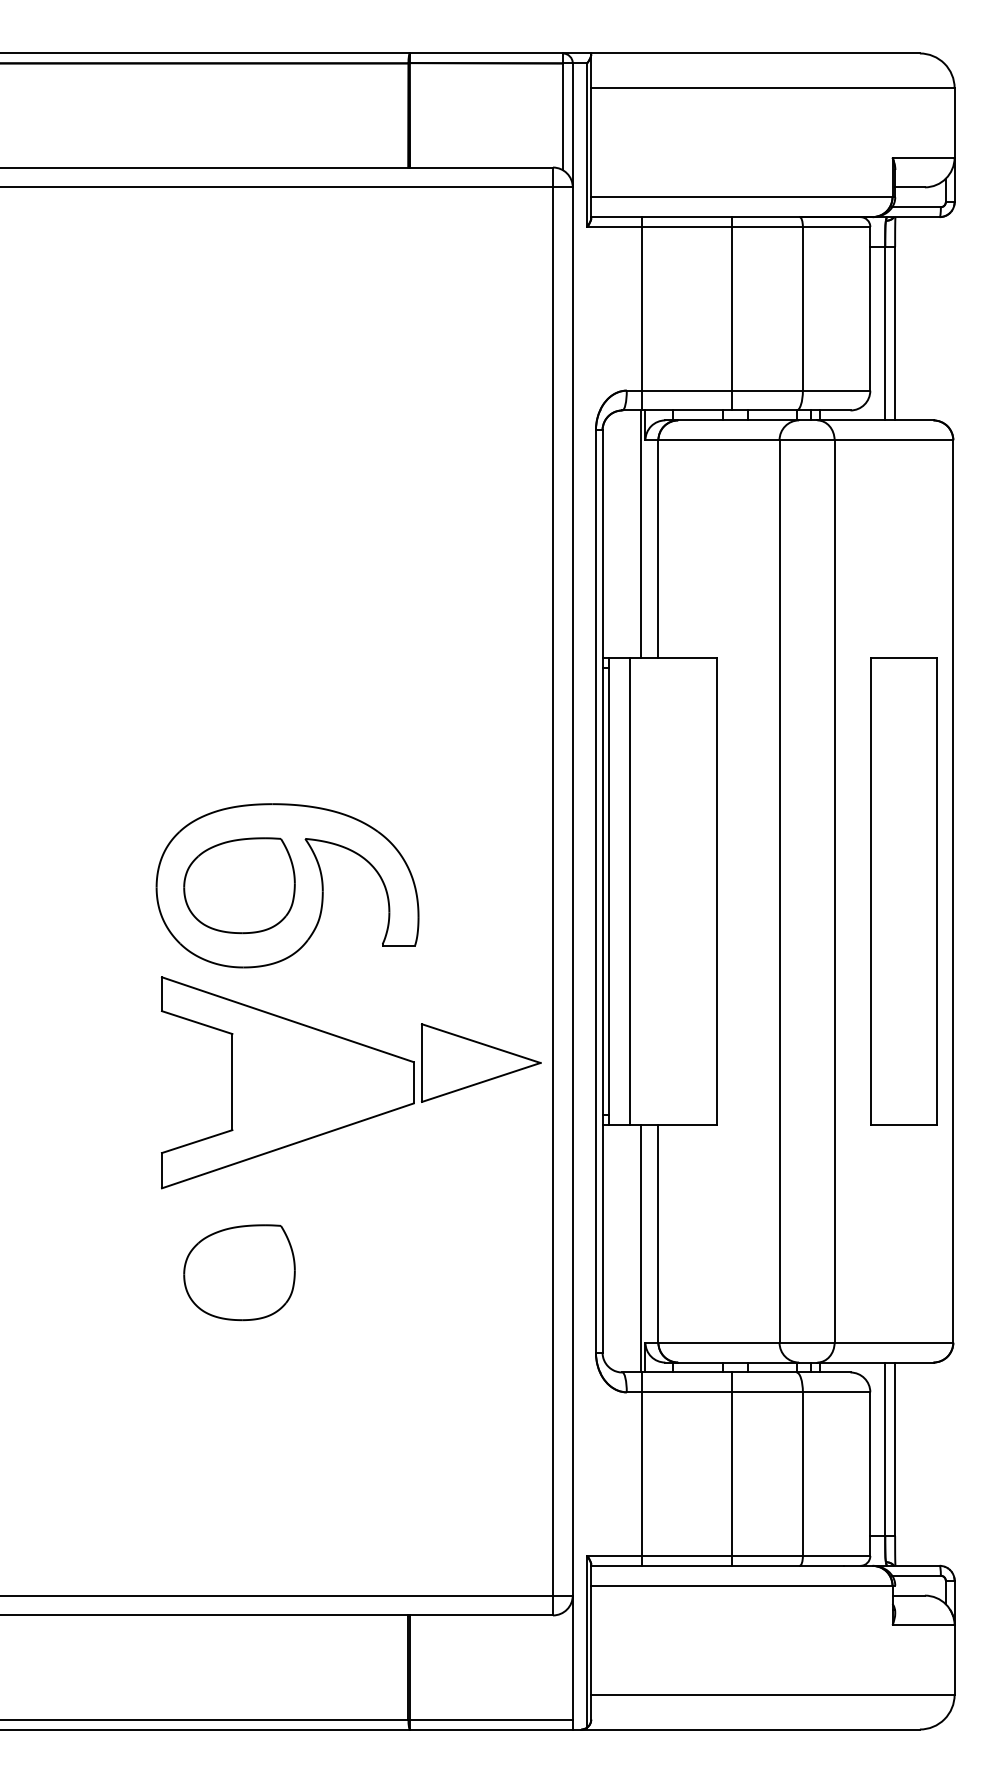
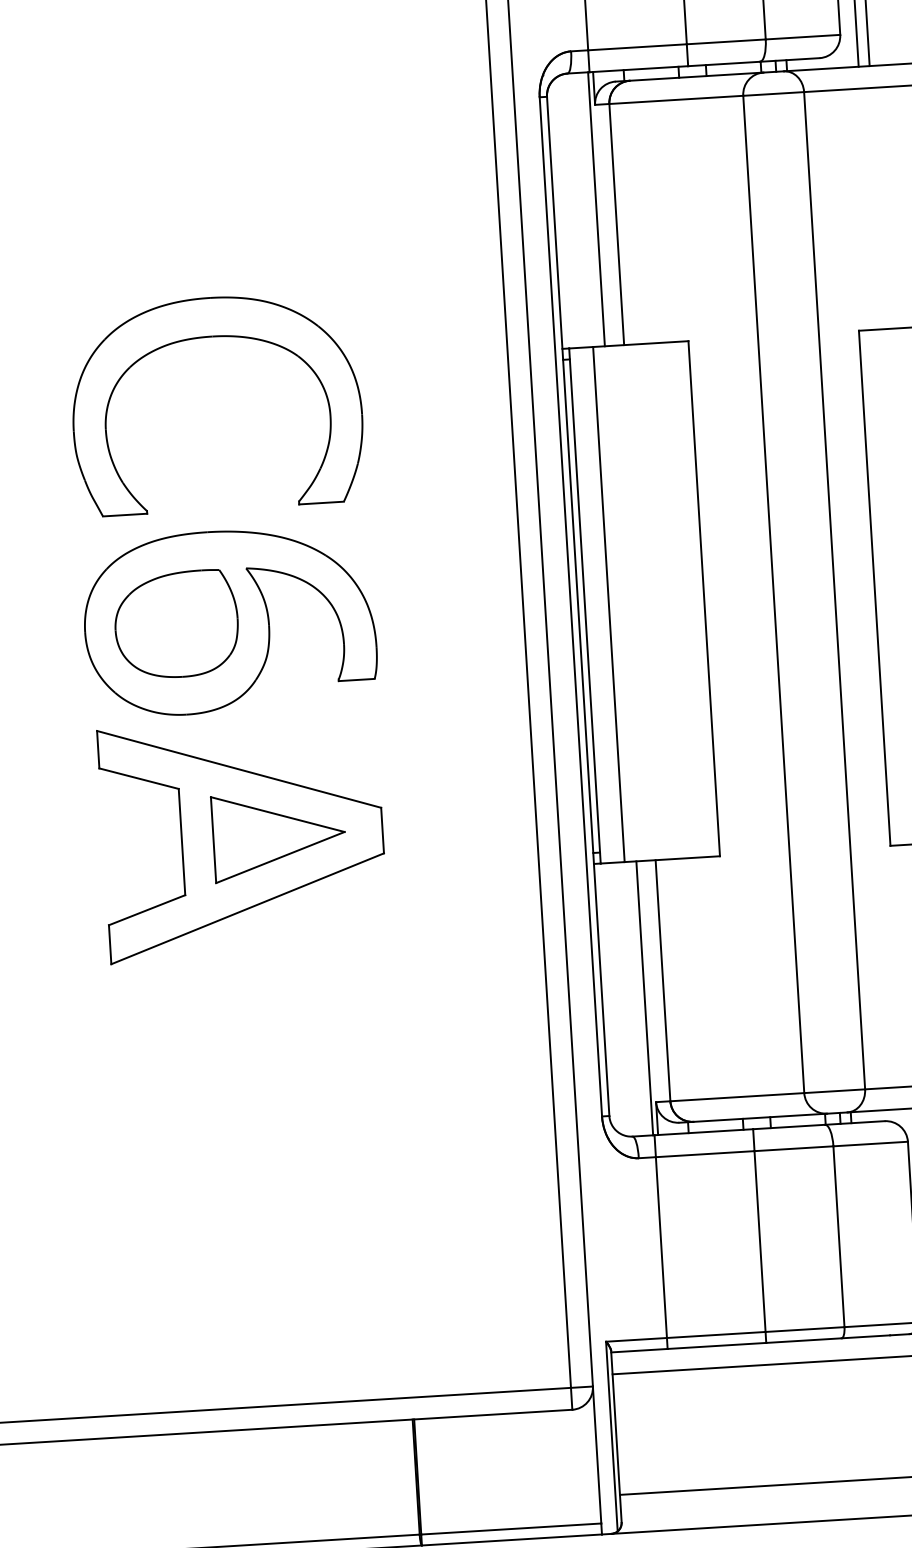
part: (279, 629) -> (203, 338), added
part: (481, 1062) -> (279, 835), moved
part: (239, 1272) -> (202, 1051), removed

